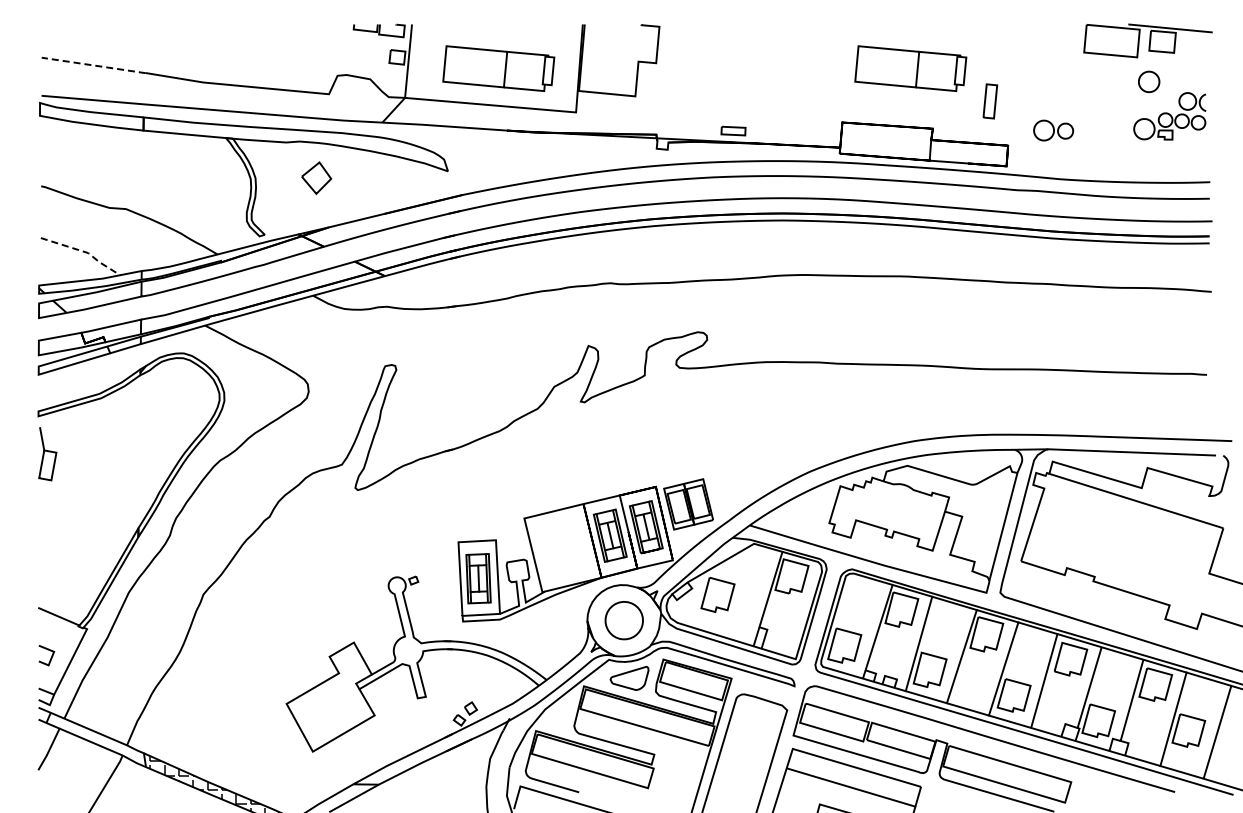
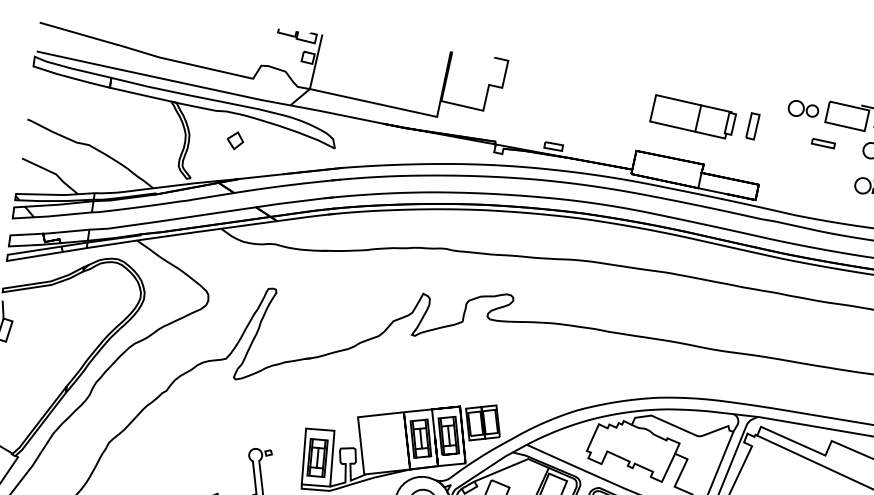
line: (93, 65) -> (78, 33), dashed -> solid
part: (498, 68) -> (383, 76), removed
part: (1085, 80) -> (823, 143), added
part: (990, 101) -> (752, 126), moved
part: (1053, 130) -> (803, 109), moved
part: (316, 178) -> (235, 140), size x0.71
line: (84, 251) -> (53, 172), dashed -> solid

